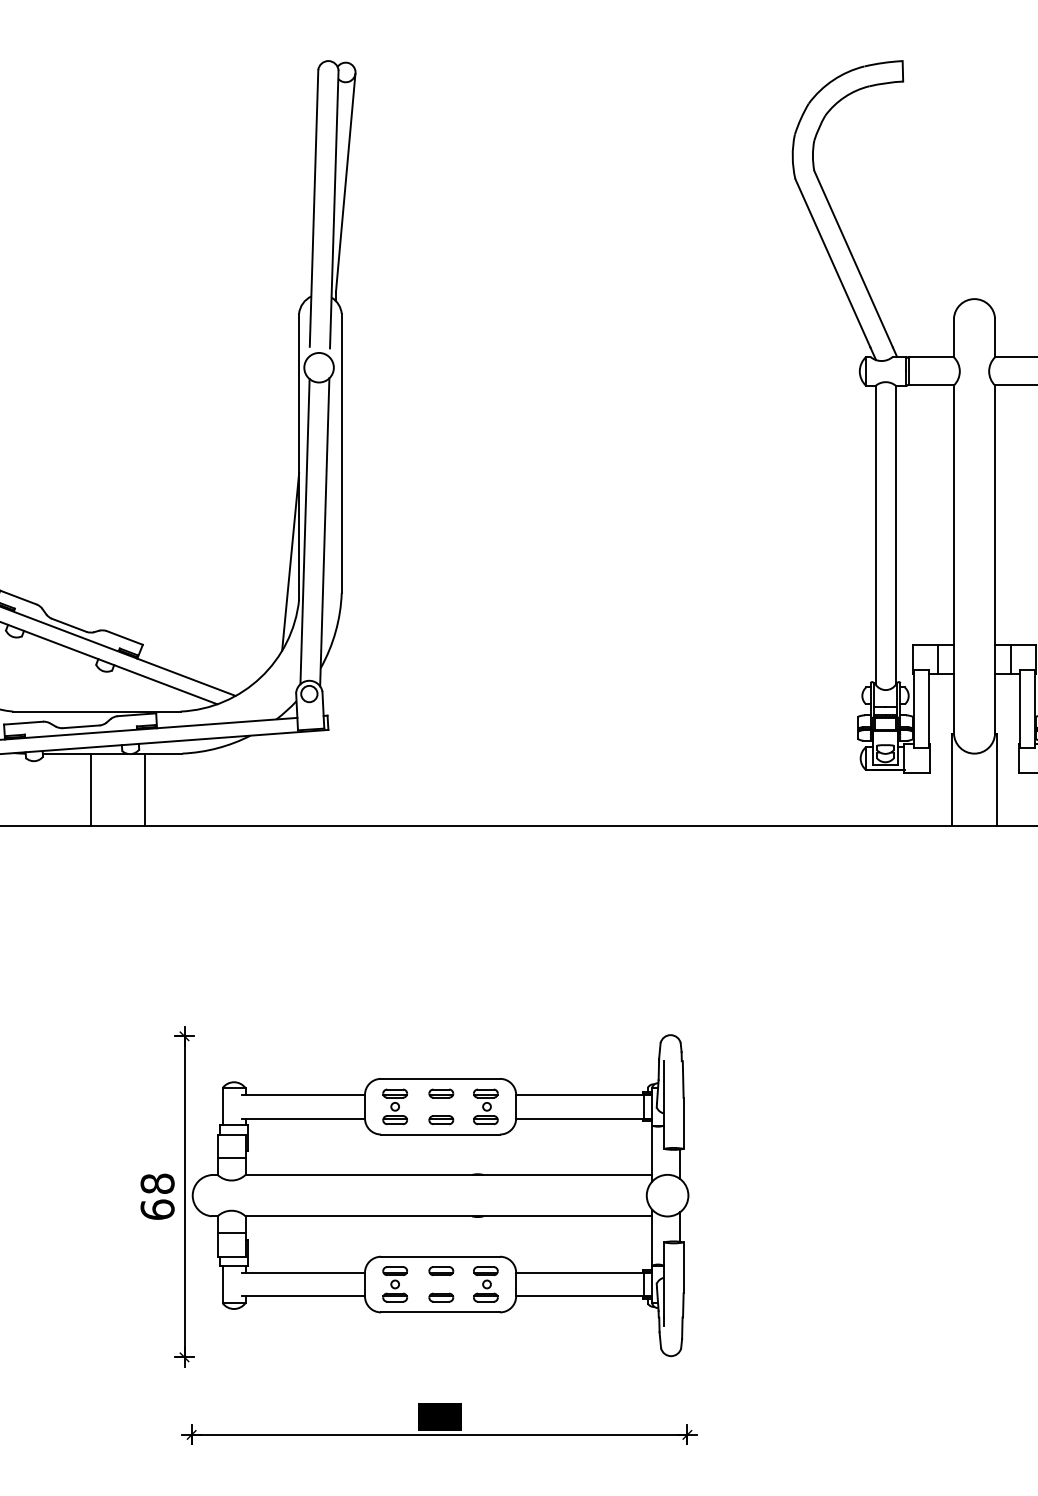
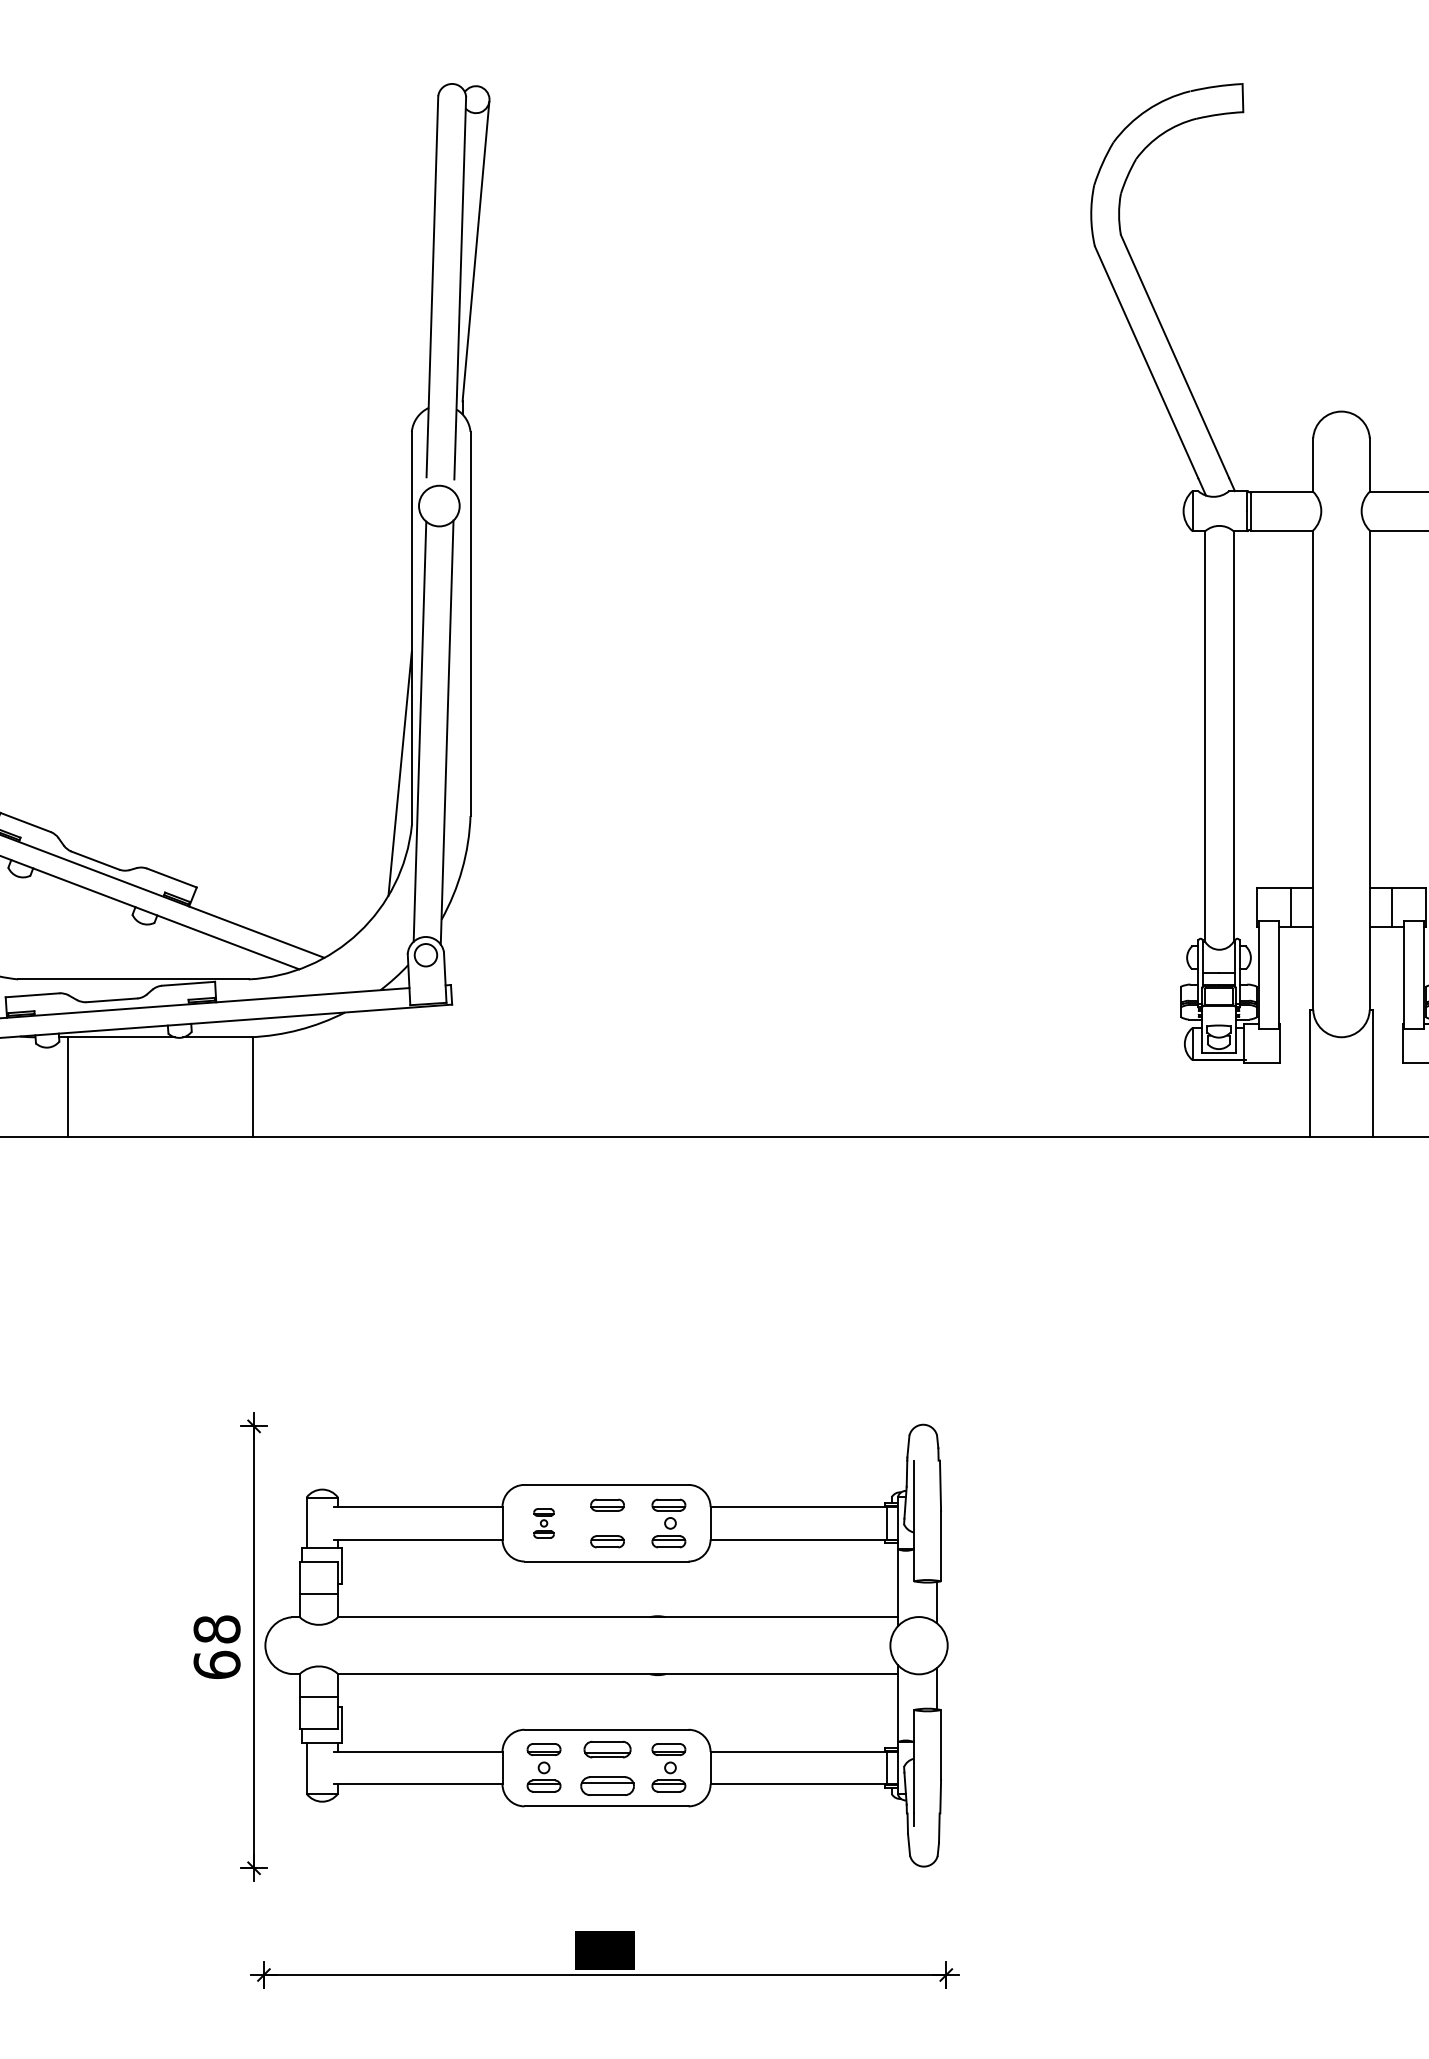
line: (91, 789) -> (67, 1086), moved
line: (144, 789) -> (252, 1086), moved
part: (394, 1106) -> (543, 1523), size x0.6
part: (441, 1271) -> (607, 1749), size x1.4
part: (441, 1297) -> (607, 1785), size x1.6

